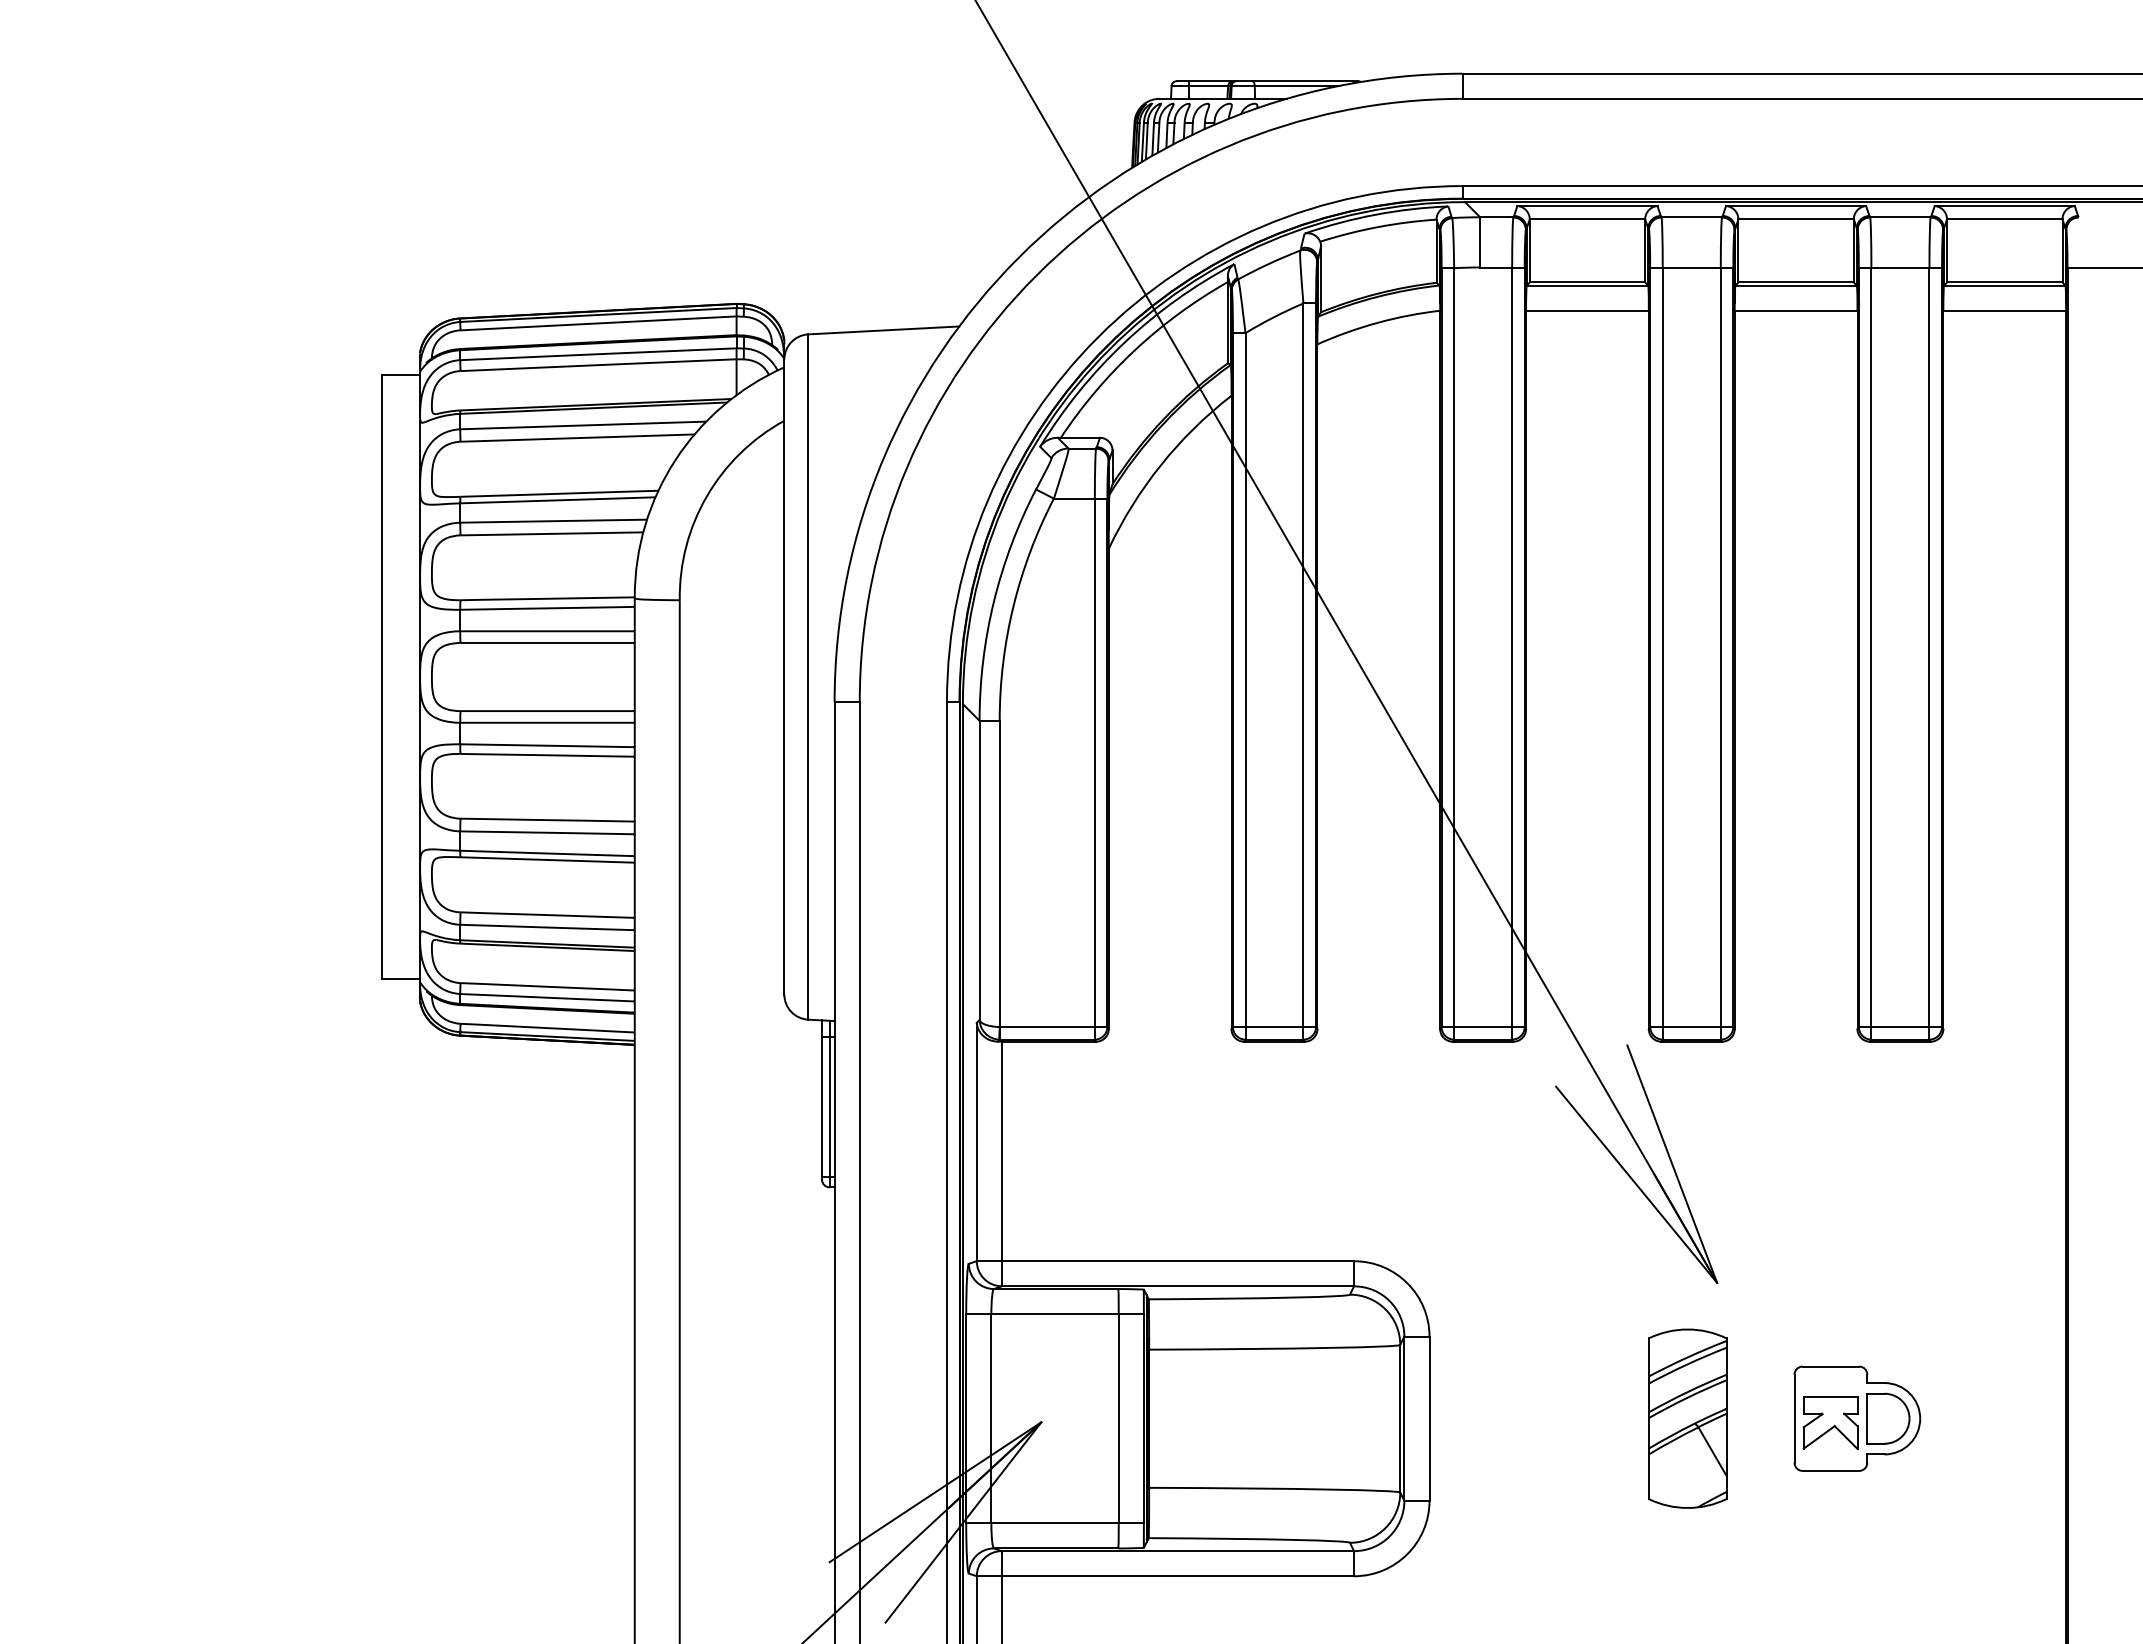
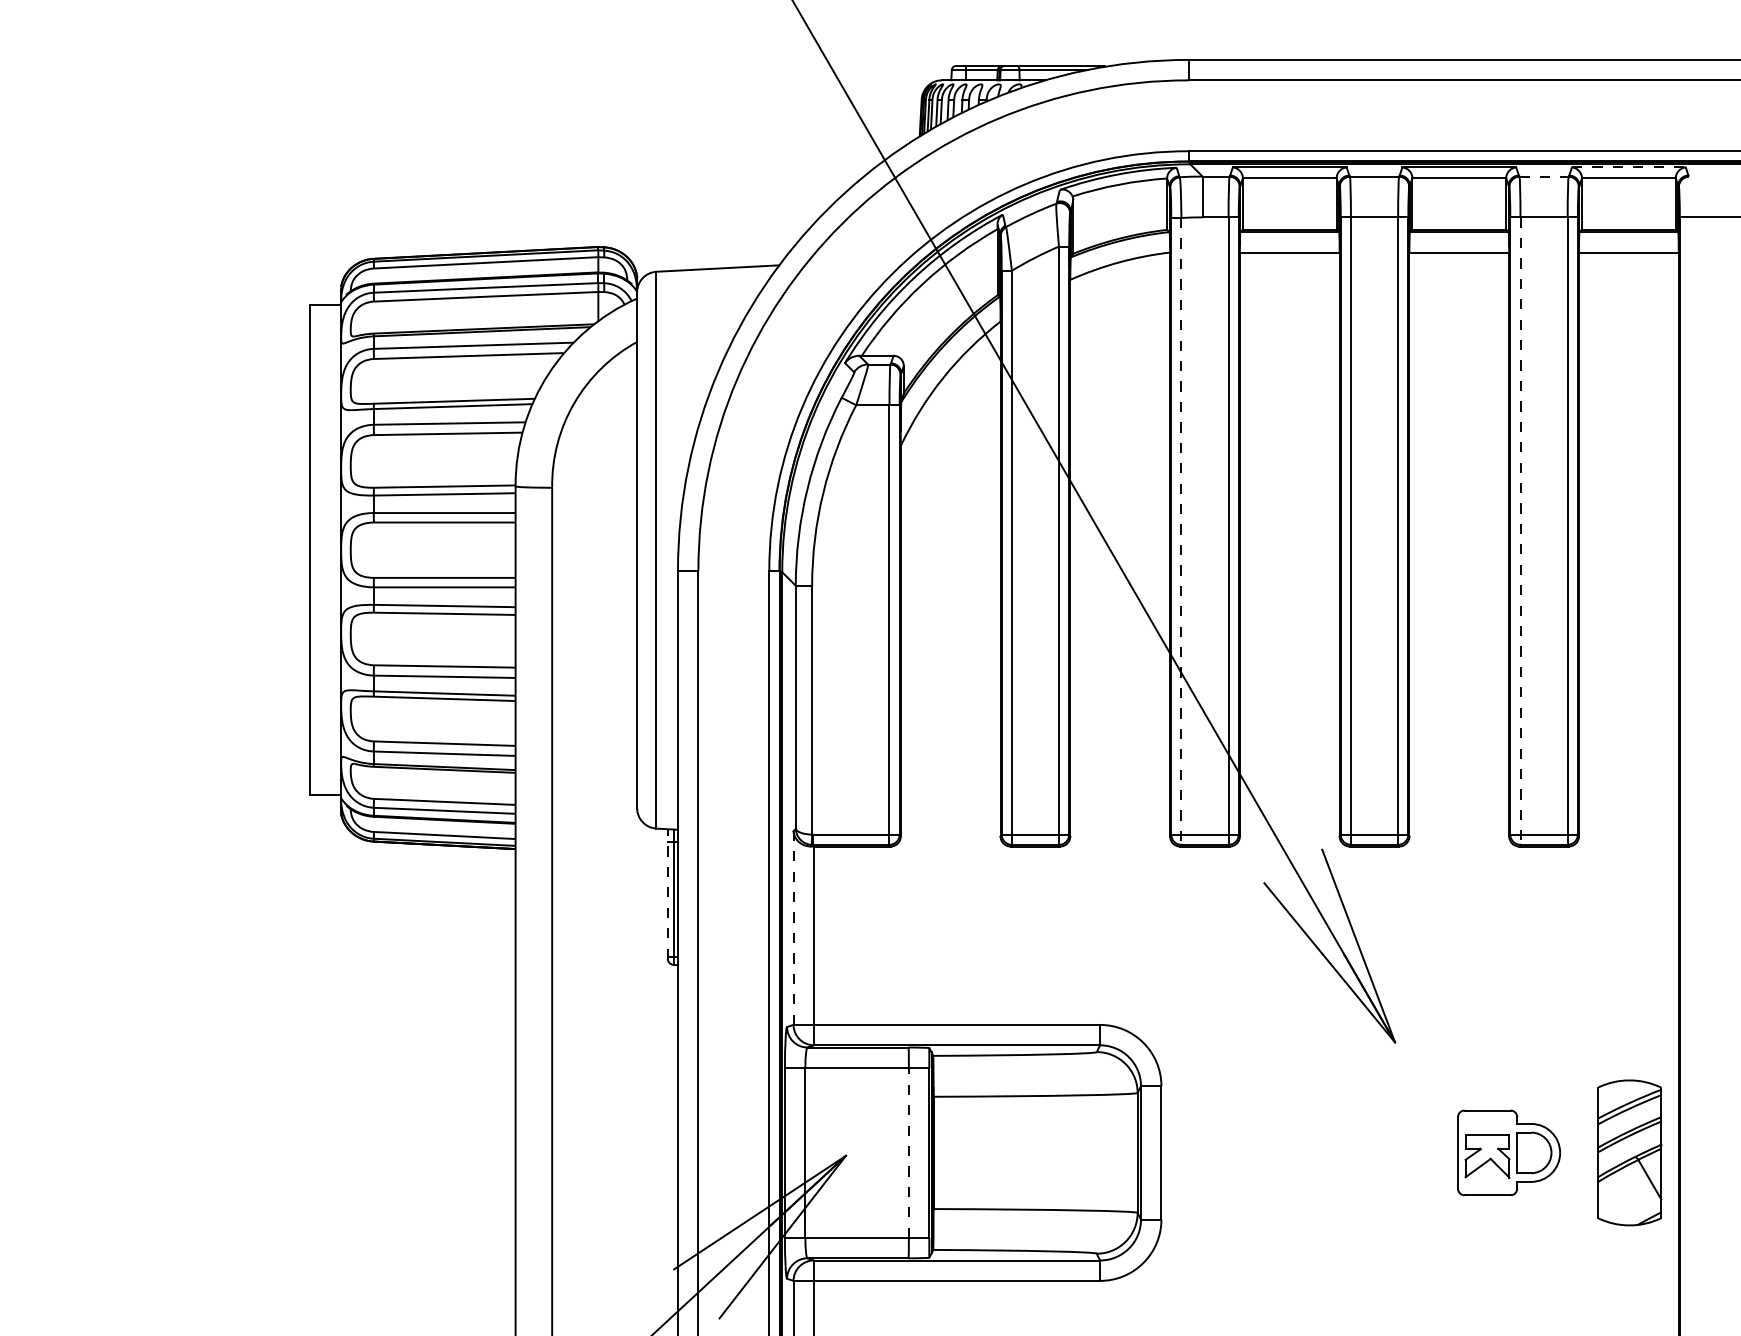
line: (2005, 206) -> (1629, 167), solid -> dashed
line: (1900, 217) -> (1544, 176), solid -> dashed
line: (1454, 653) -> (1181, 531), solid -> dashed
line: (1871, 654) -> (1520, 531), solid -> dashed
line: (822, 1100) -> (668, 894), solid -> dashed
line: (976, 1141) -> (793, 927), solid -> dashed
line: (1118, 1418) -> (908, 1152), solid -> dashed
part: (1687, 1418) -> (1629, 1152), moved

